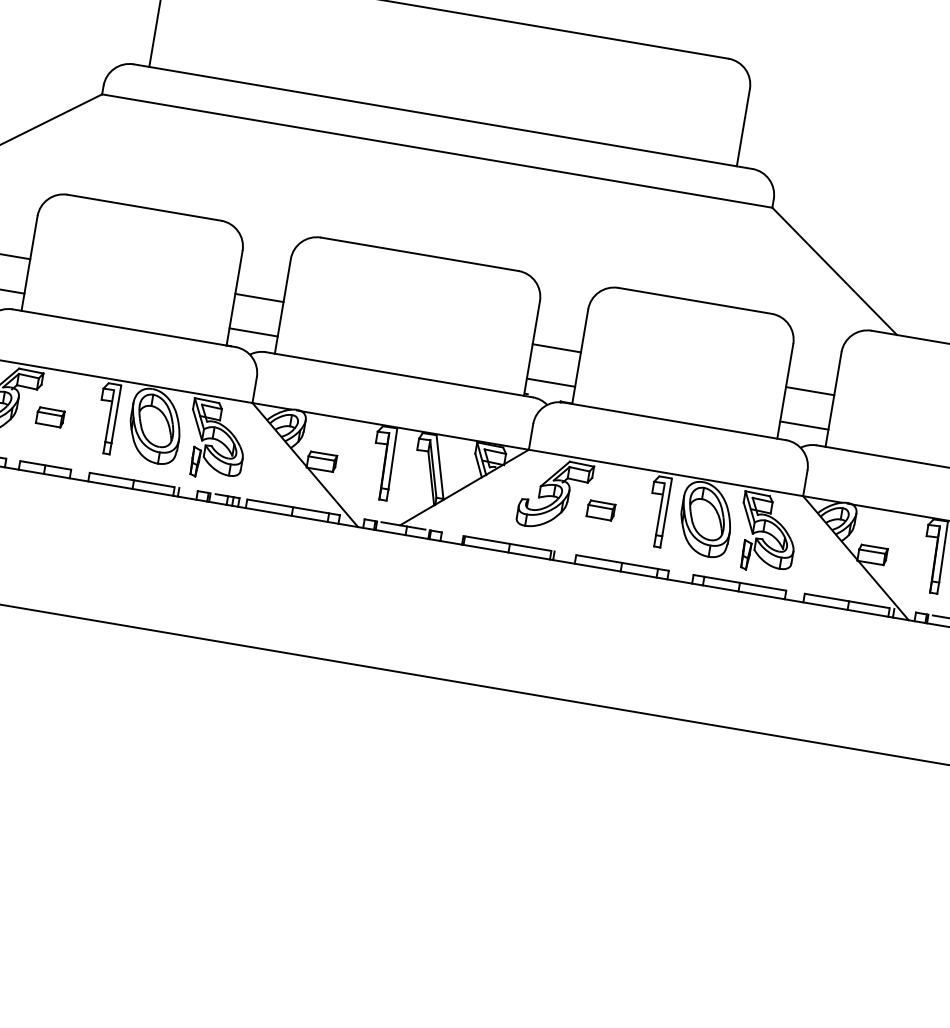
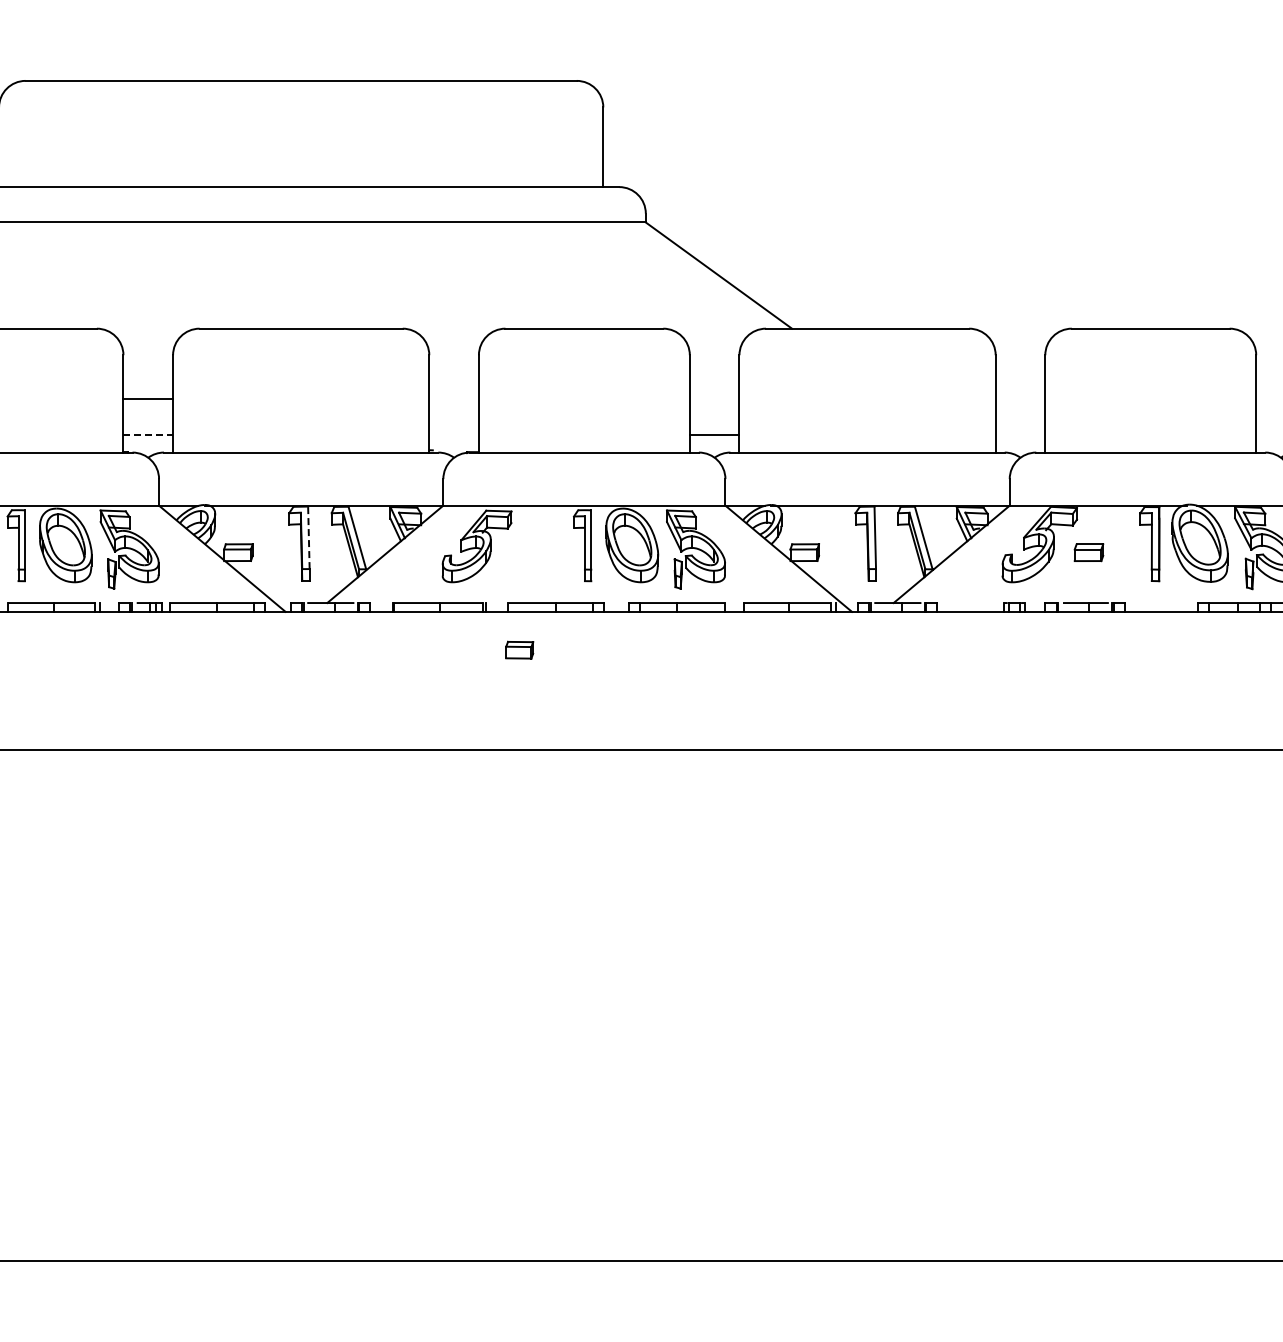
line: (253, 332) -> (148, 434), solid -> dashed
line: (556, 348) -> (453, 399), removed
line: (550, 382) -> (453, 434), removed
line: (810, 391) -> (714, 399), removed
line: (392, 458) -> (308, 537), solid -> dashed
part: (600, 509) -> (519, 649), moved

